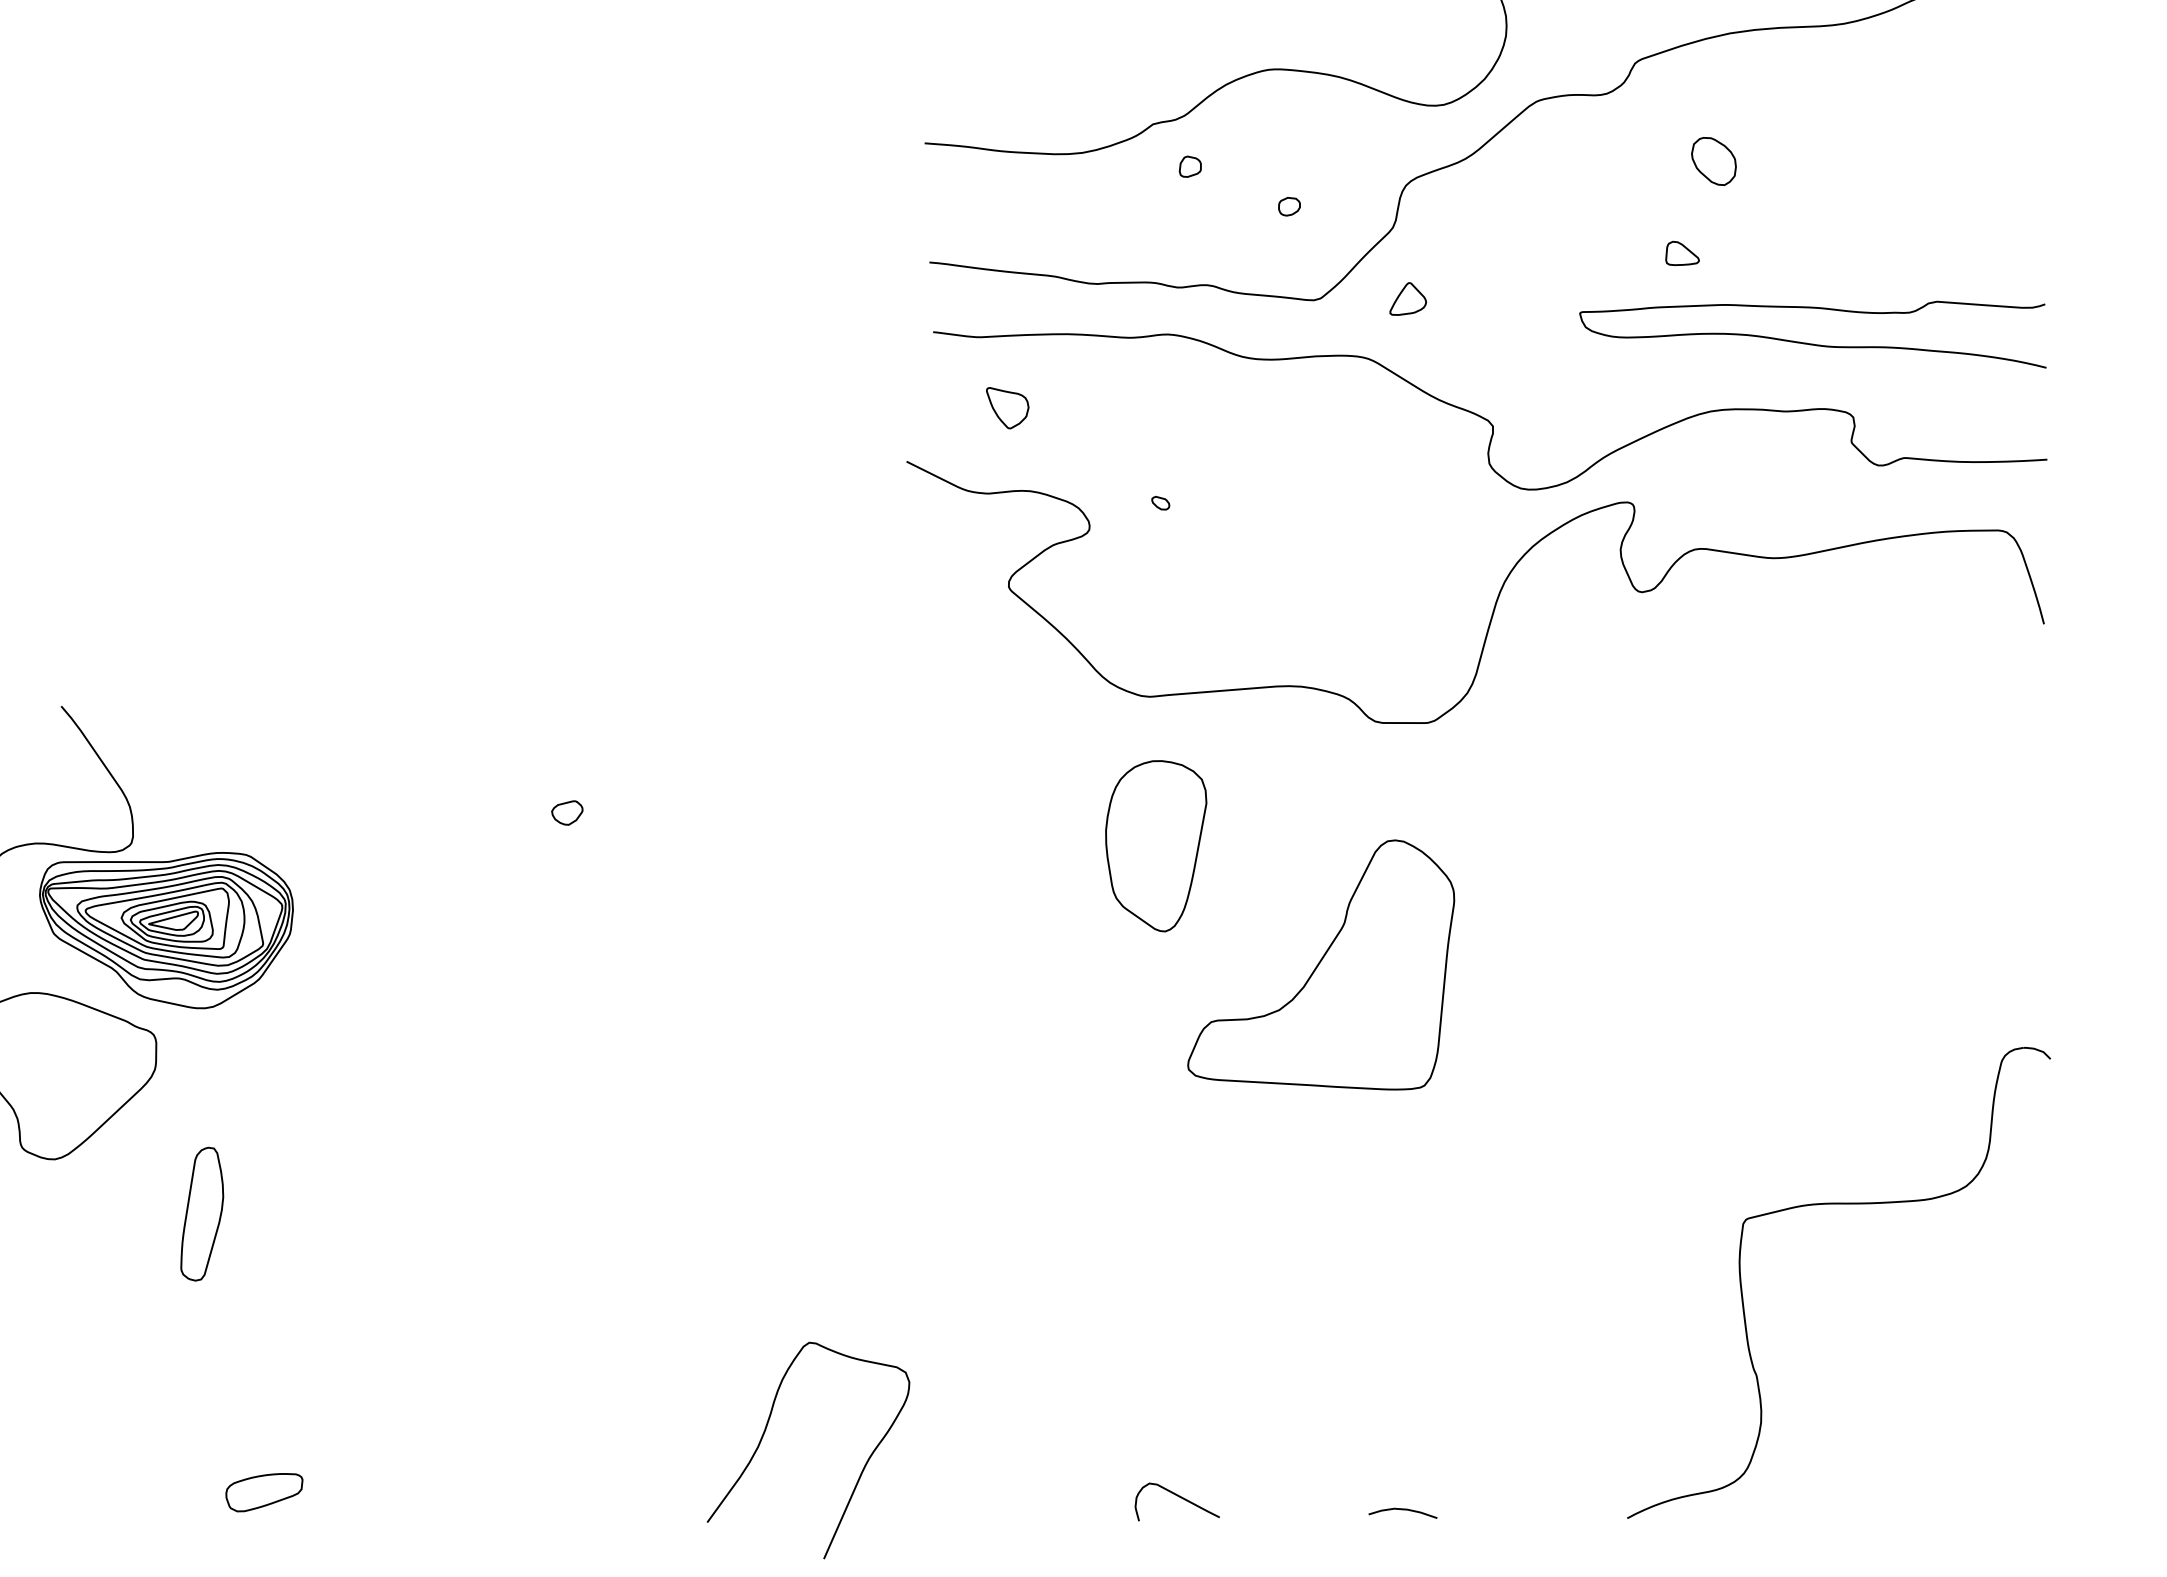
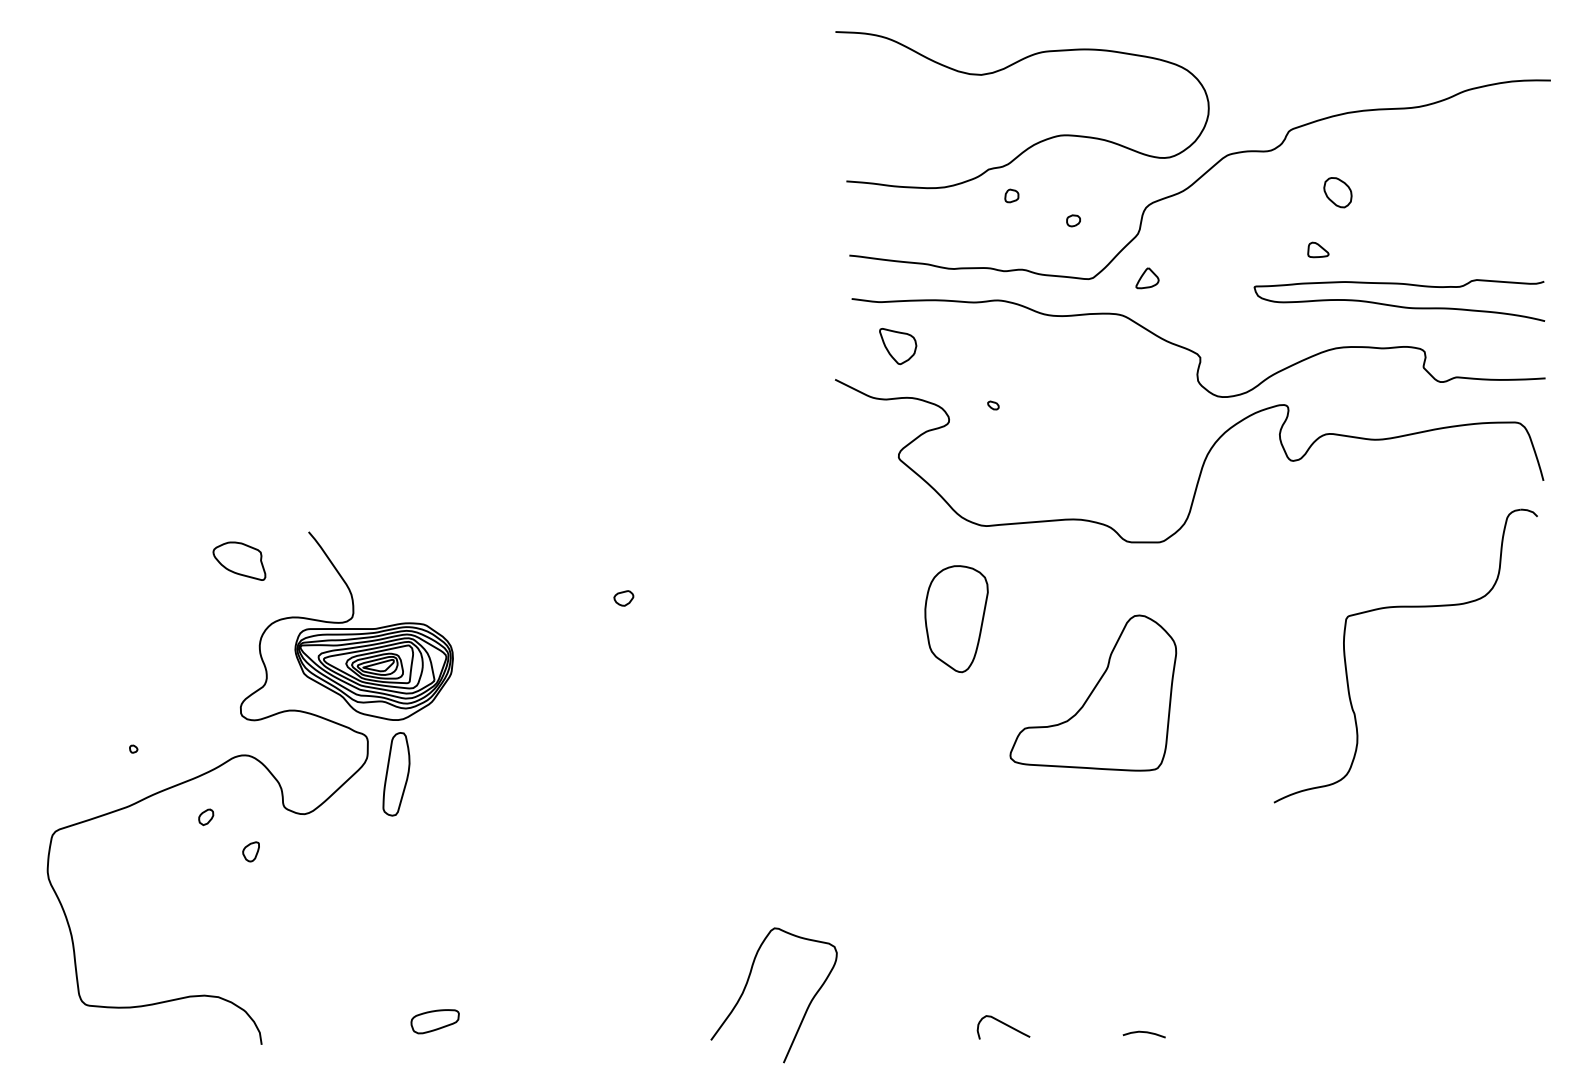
part: (1006, 406) -> (897, 345), size x1.4
part: (1156, 846) -> (956, 619), moved
part: (1838, 1204) -> (1405, 607), moved
part: (202, 1214) -> (396, 774), moved

